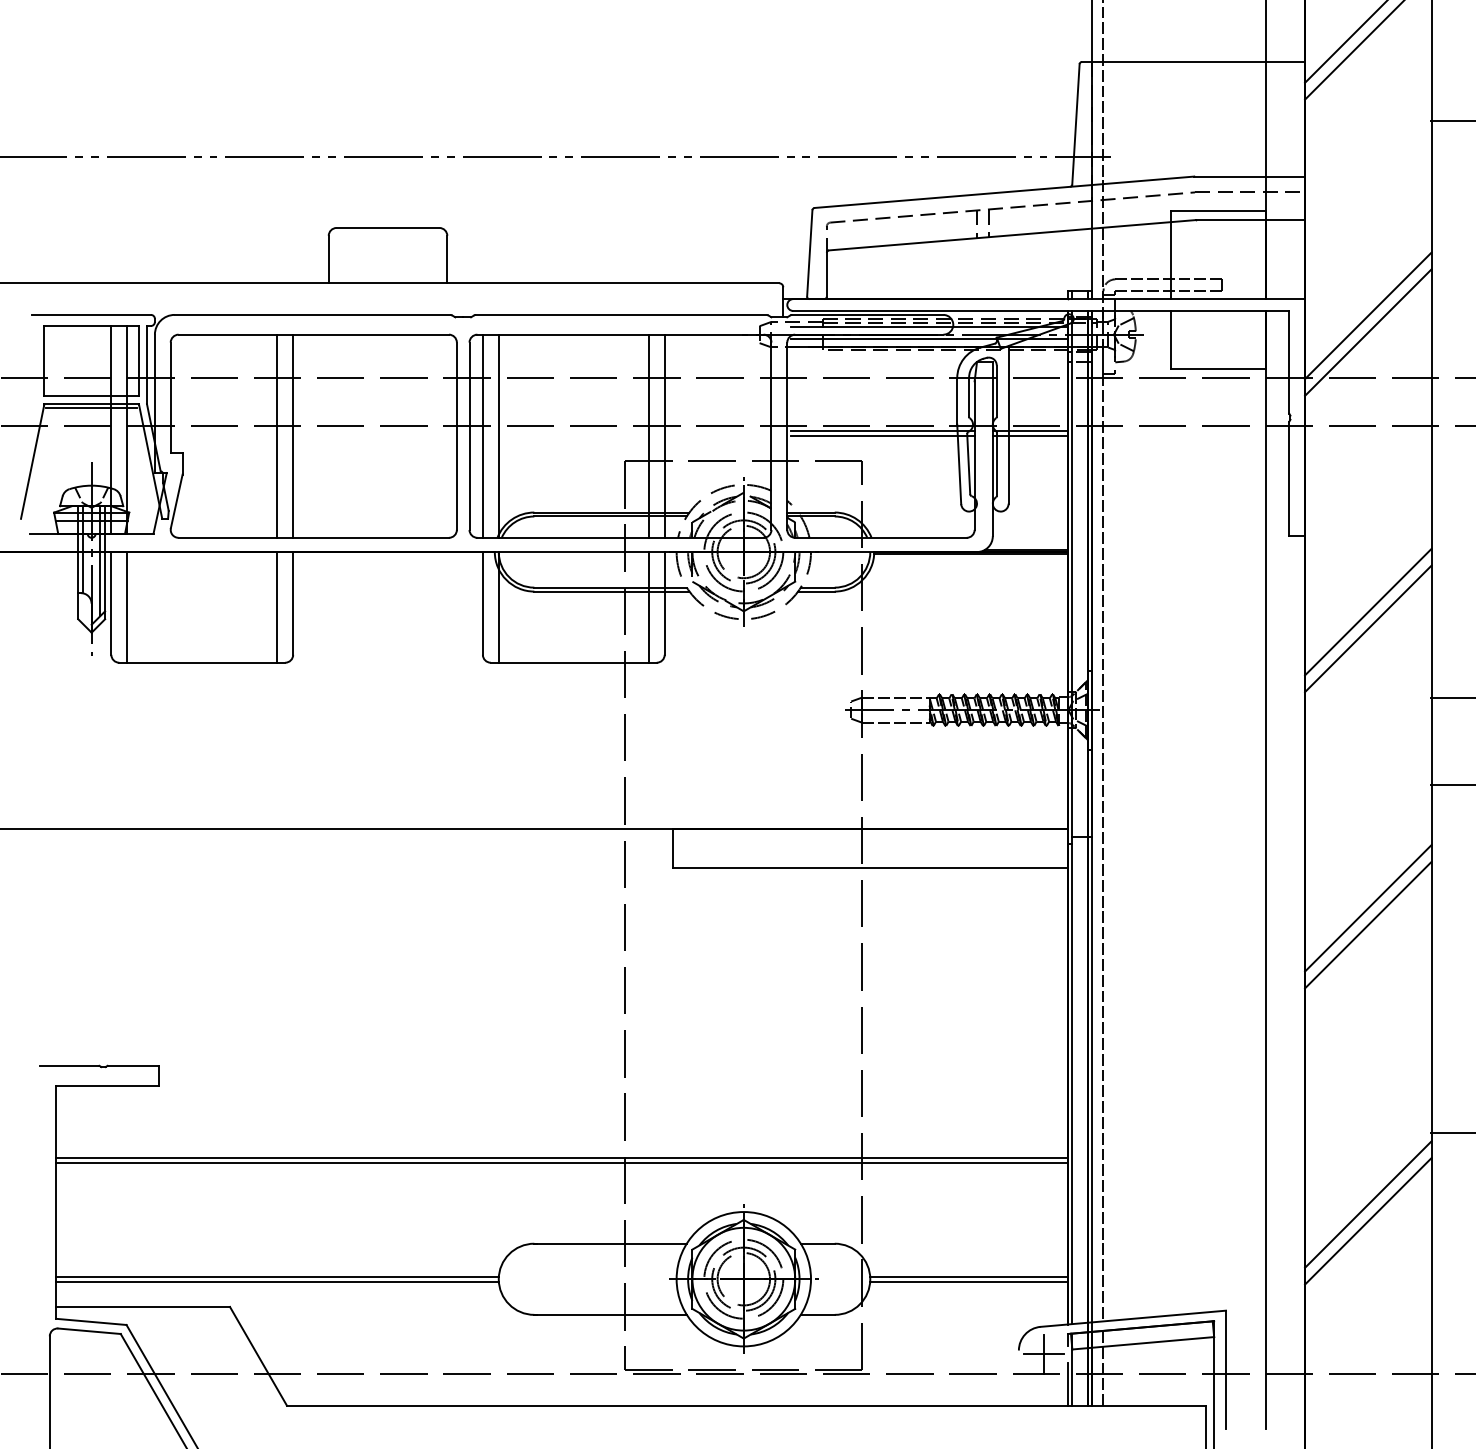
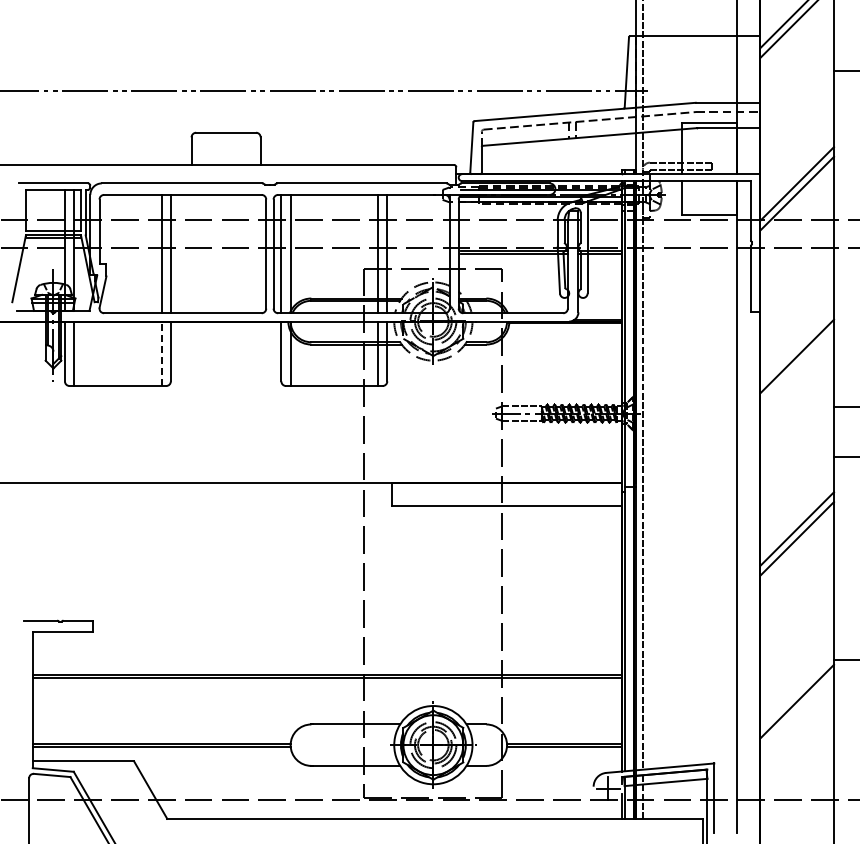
line: (277, 606) -> (161, 353), solid -> dashed
line: (1368, 629) -> (797, 366), removed
line: (1368, 1221) -> (797, 711), removed

